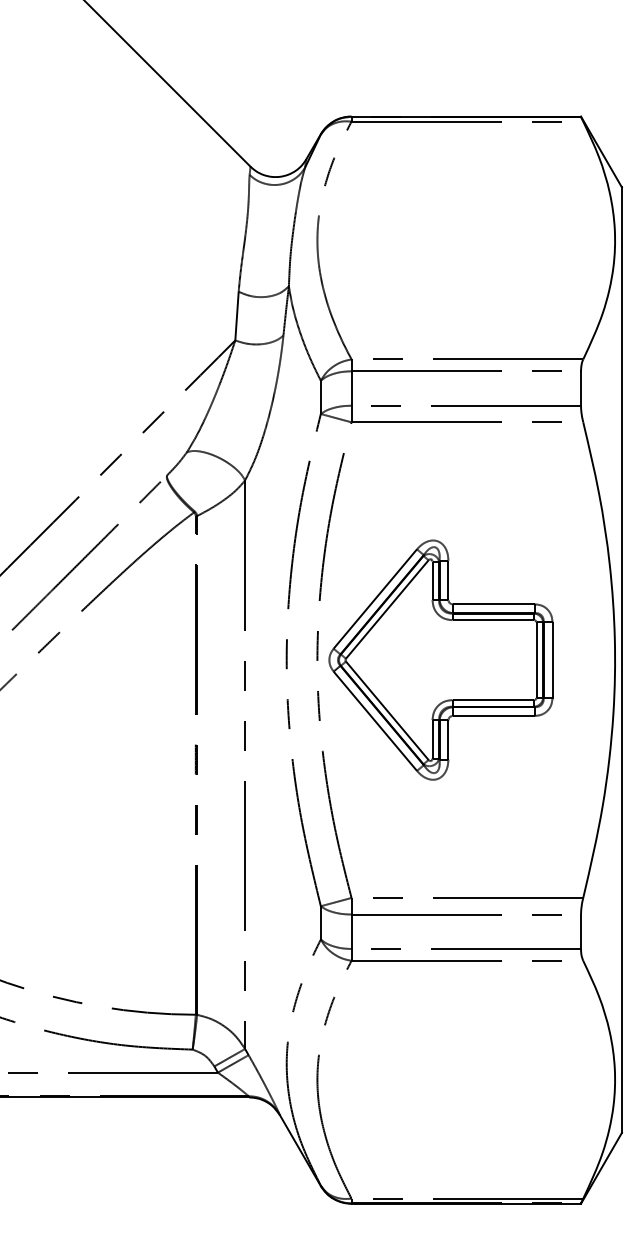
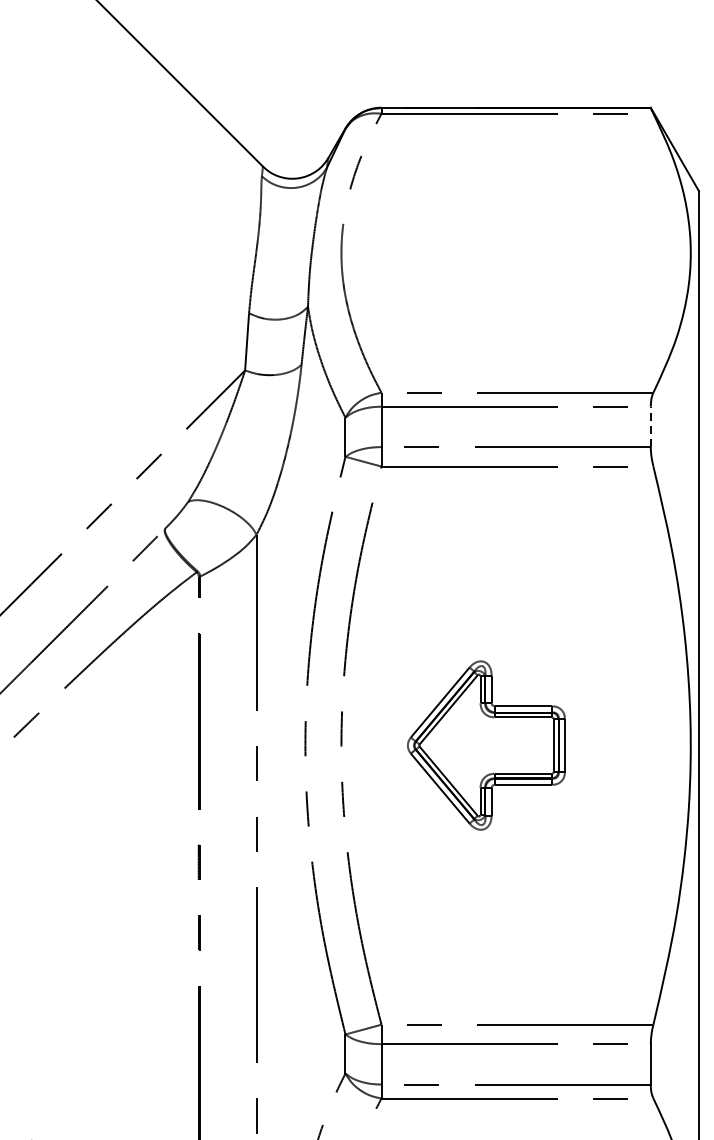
line: (581, 388) -> (651, 426), solid -> dashed
part: (440, 659) -> (485, 744), size x0.6

